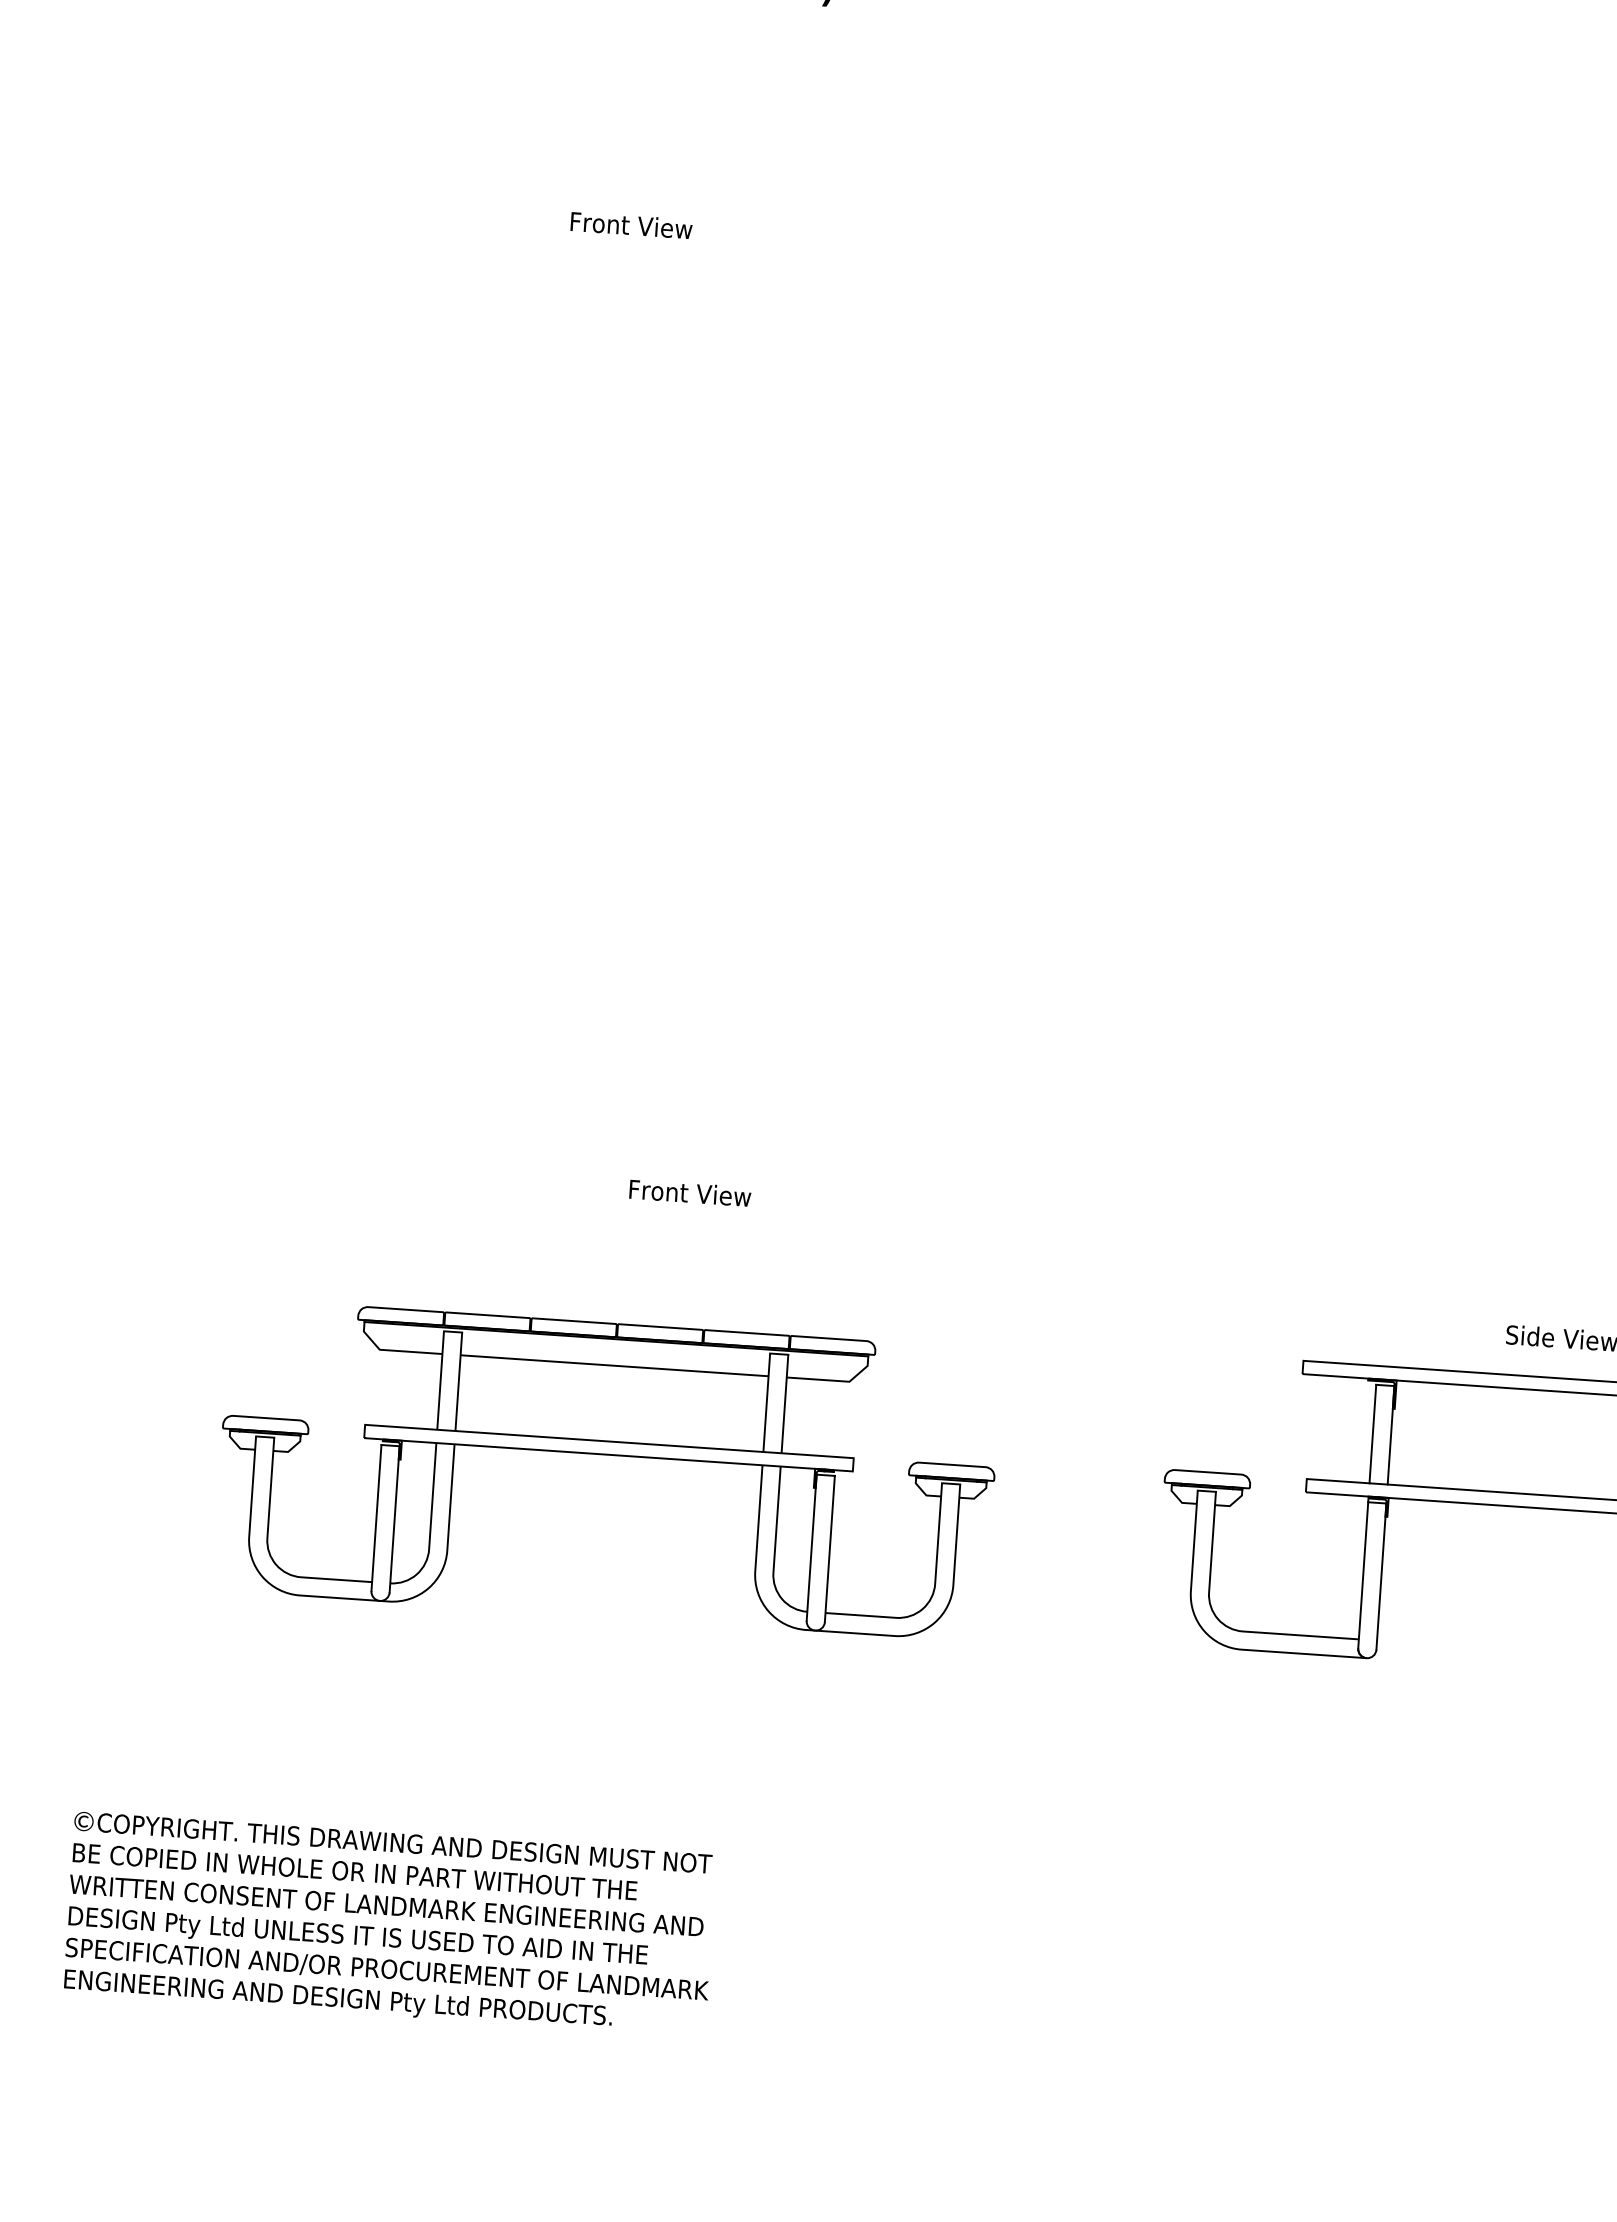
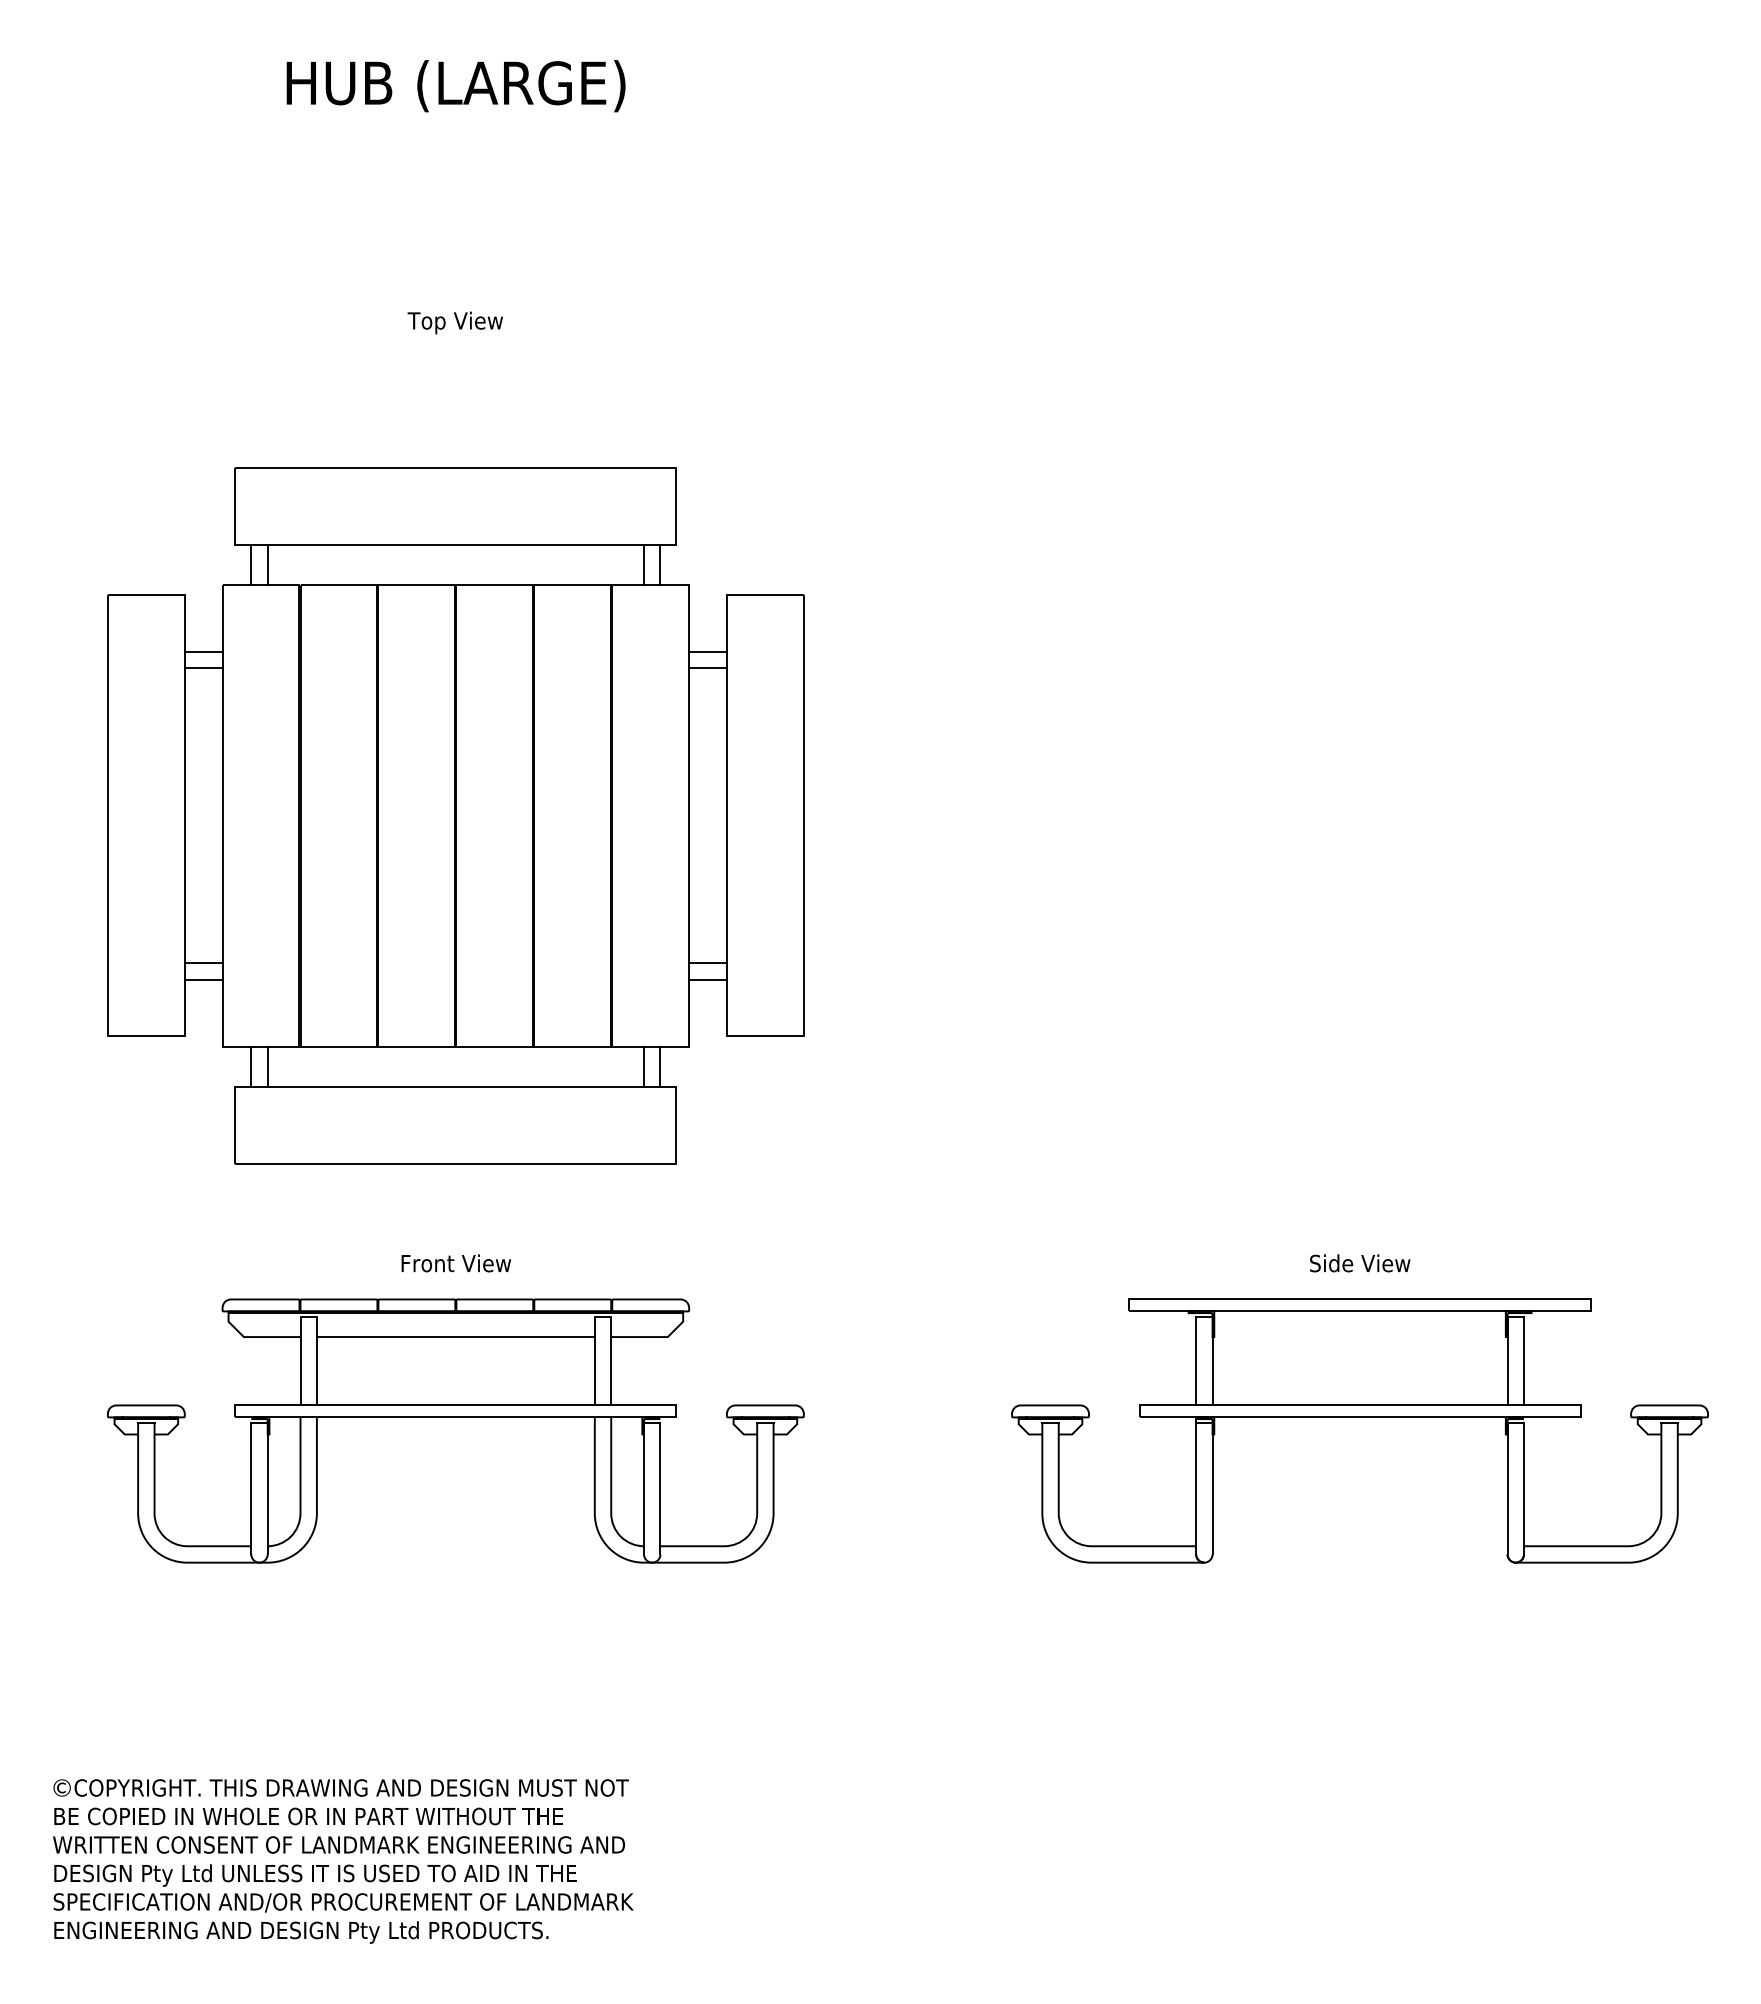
text: (630, 227) -> (455, 322), Front View -> Top View
part: (593, 773) -> (455, 815), added
text: (690, 1193) -> (456, 1263), moved
part: (608, 1454) -> (455, 1417), moved

